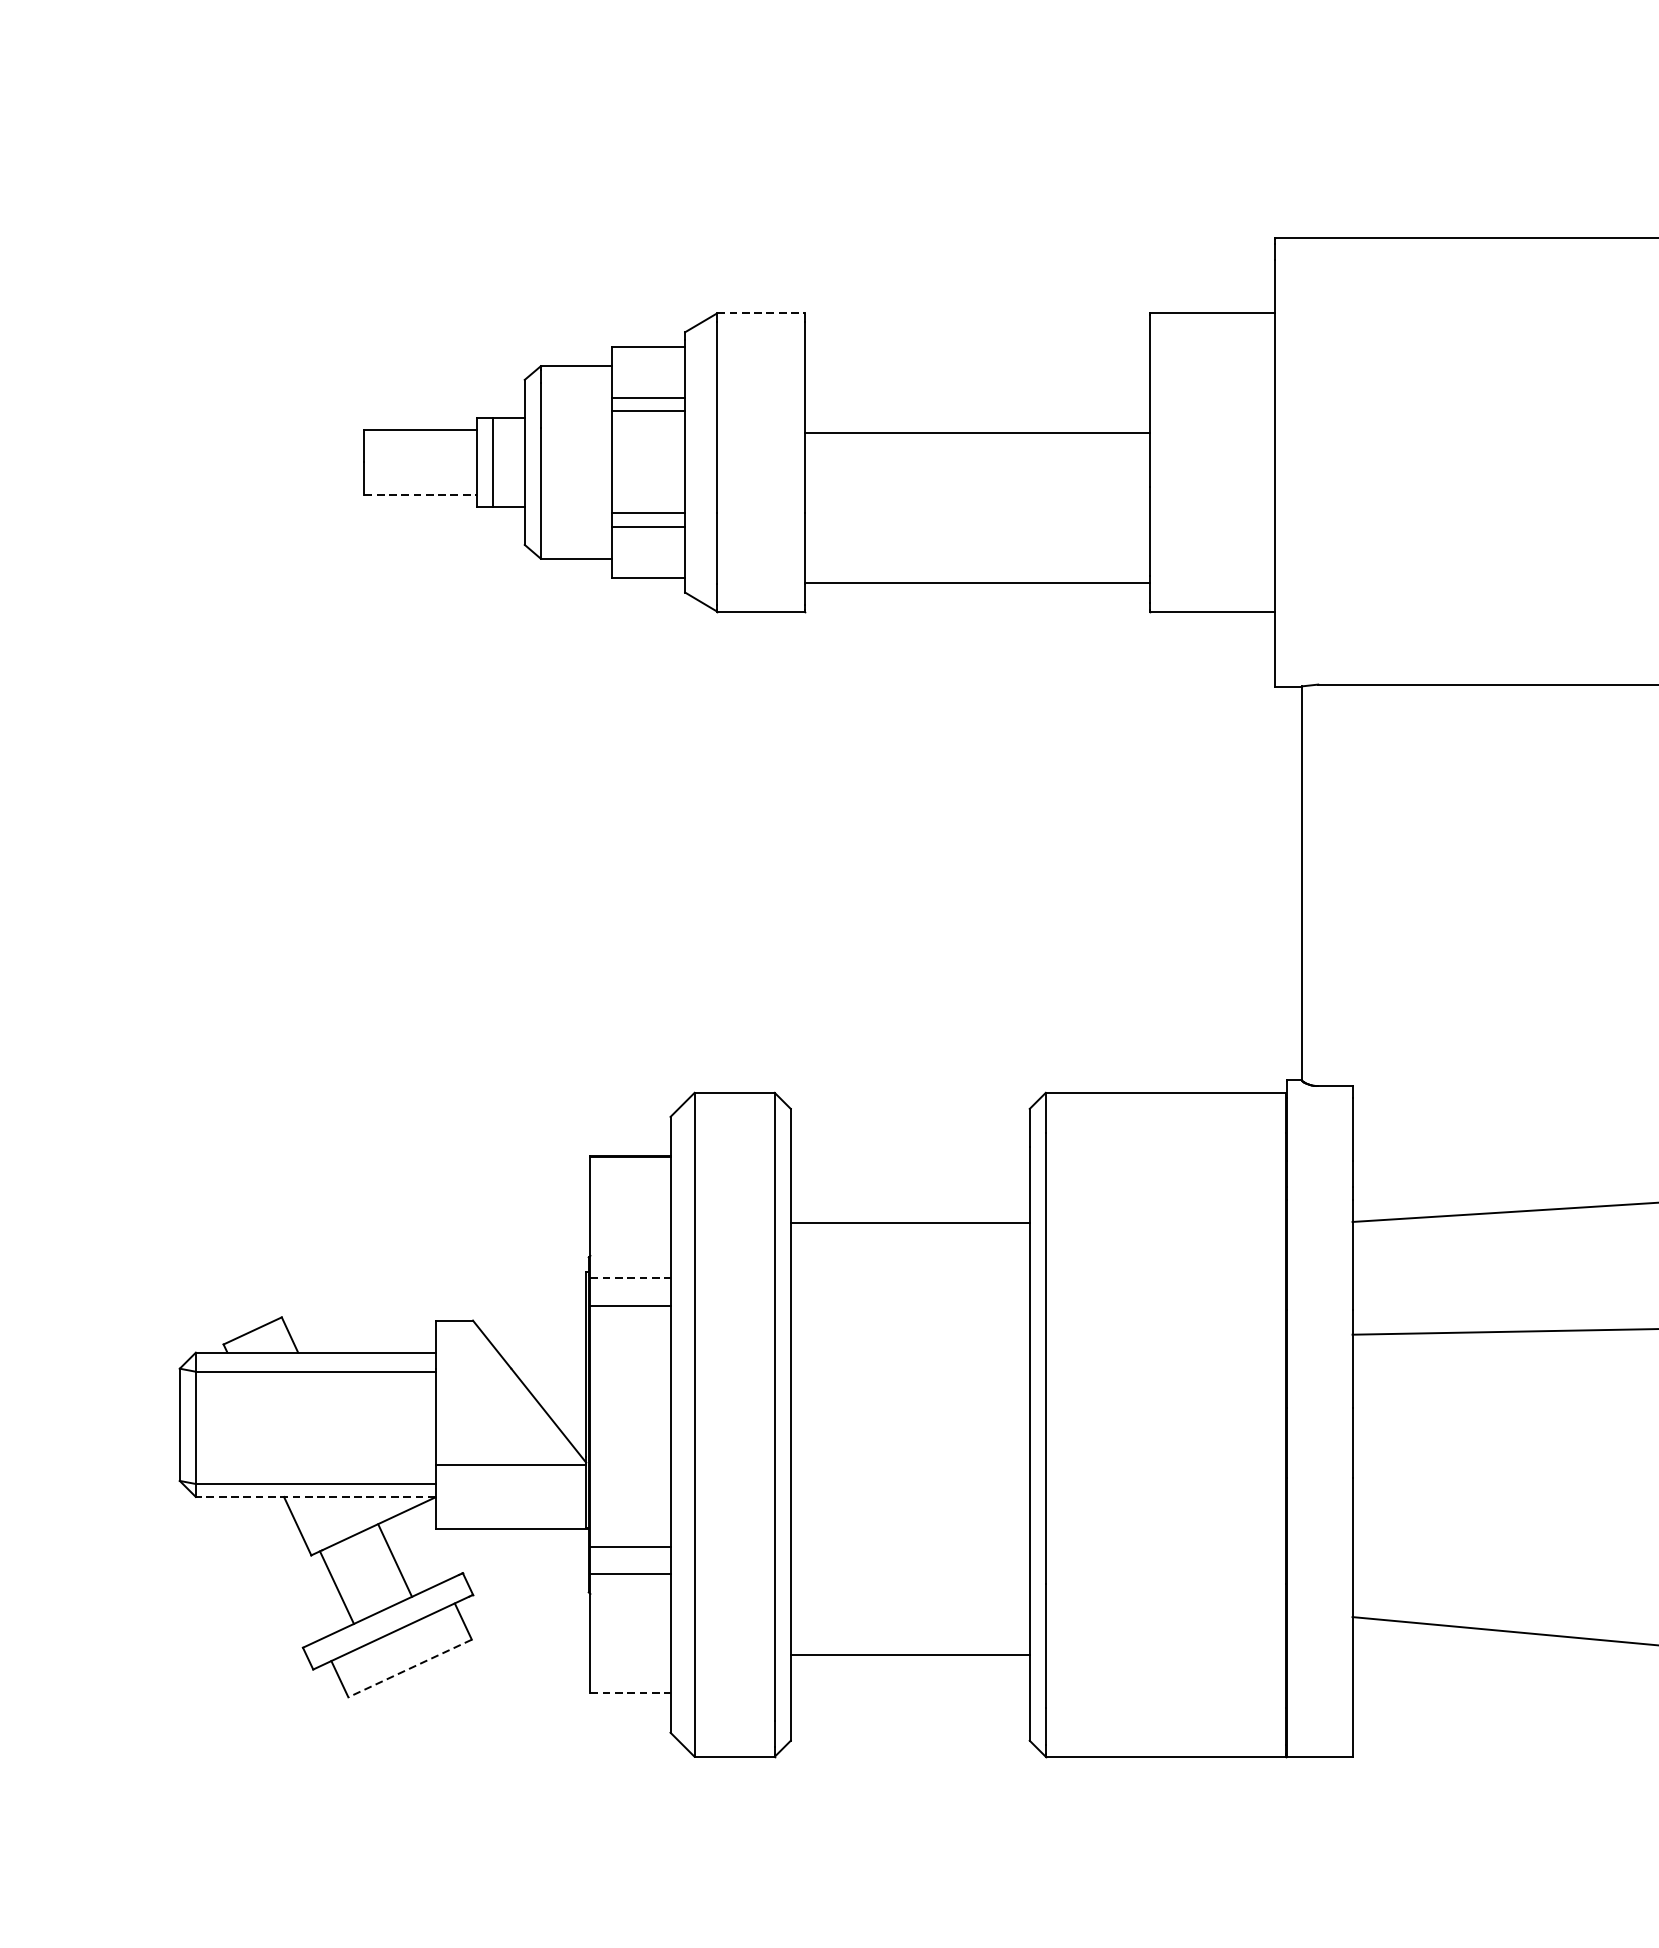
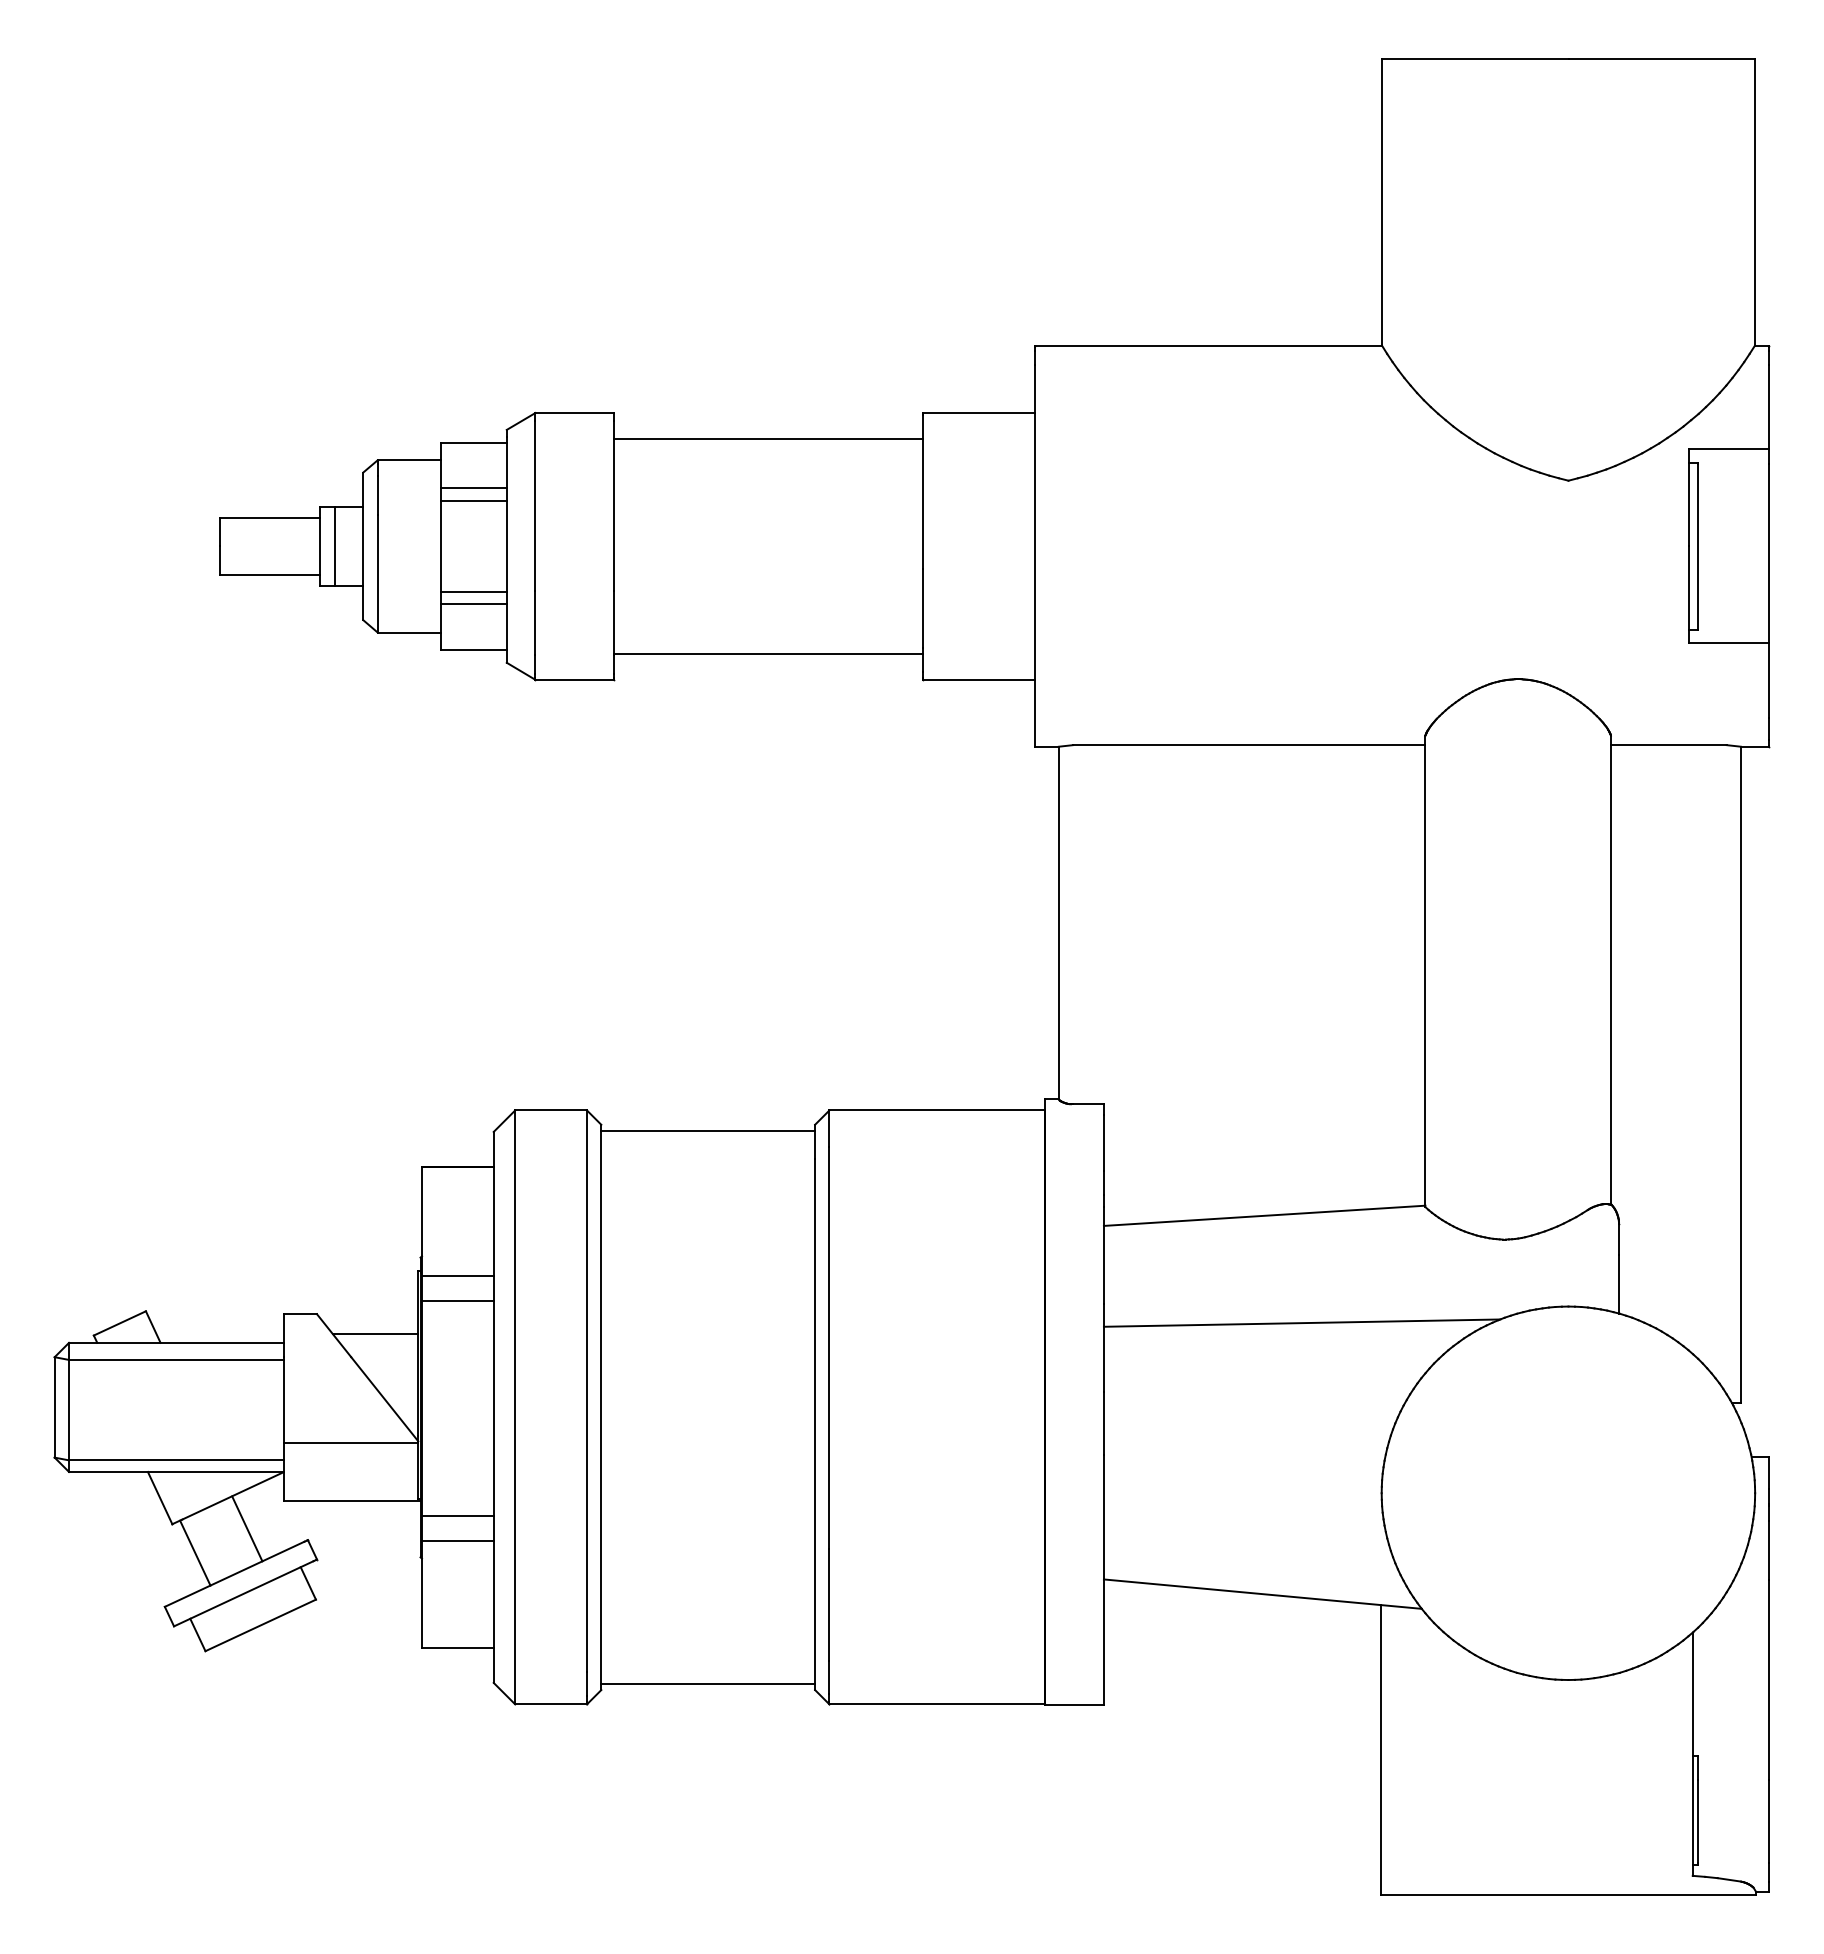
line: (761, 313) -> (575, 413), dashed -> solid
line: (977, 432) -> (768, 438), moved
line: (421, 494) -> (270, 575), dashed -> solid
line: (910, 1223) -> (708, 1131), moved
line: (630, 1278) -> (457, 1276), dashed -> solid
line: (538, 1343) -> (375, 1334), added
line: (314, 1496) -> (175, 1471), dashed -> solid
line: (910, 1655) -> (708, 1683), moved
line: (409, 1668) -> (260, 1625), dashed -> solid
line: (630, 1693) -> (457, 1647), dashed -> solid

